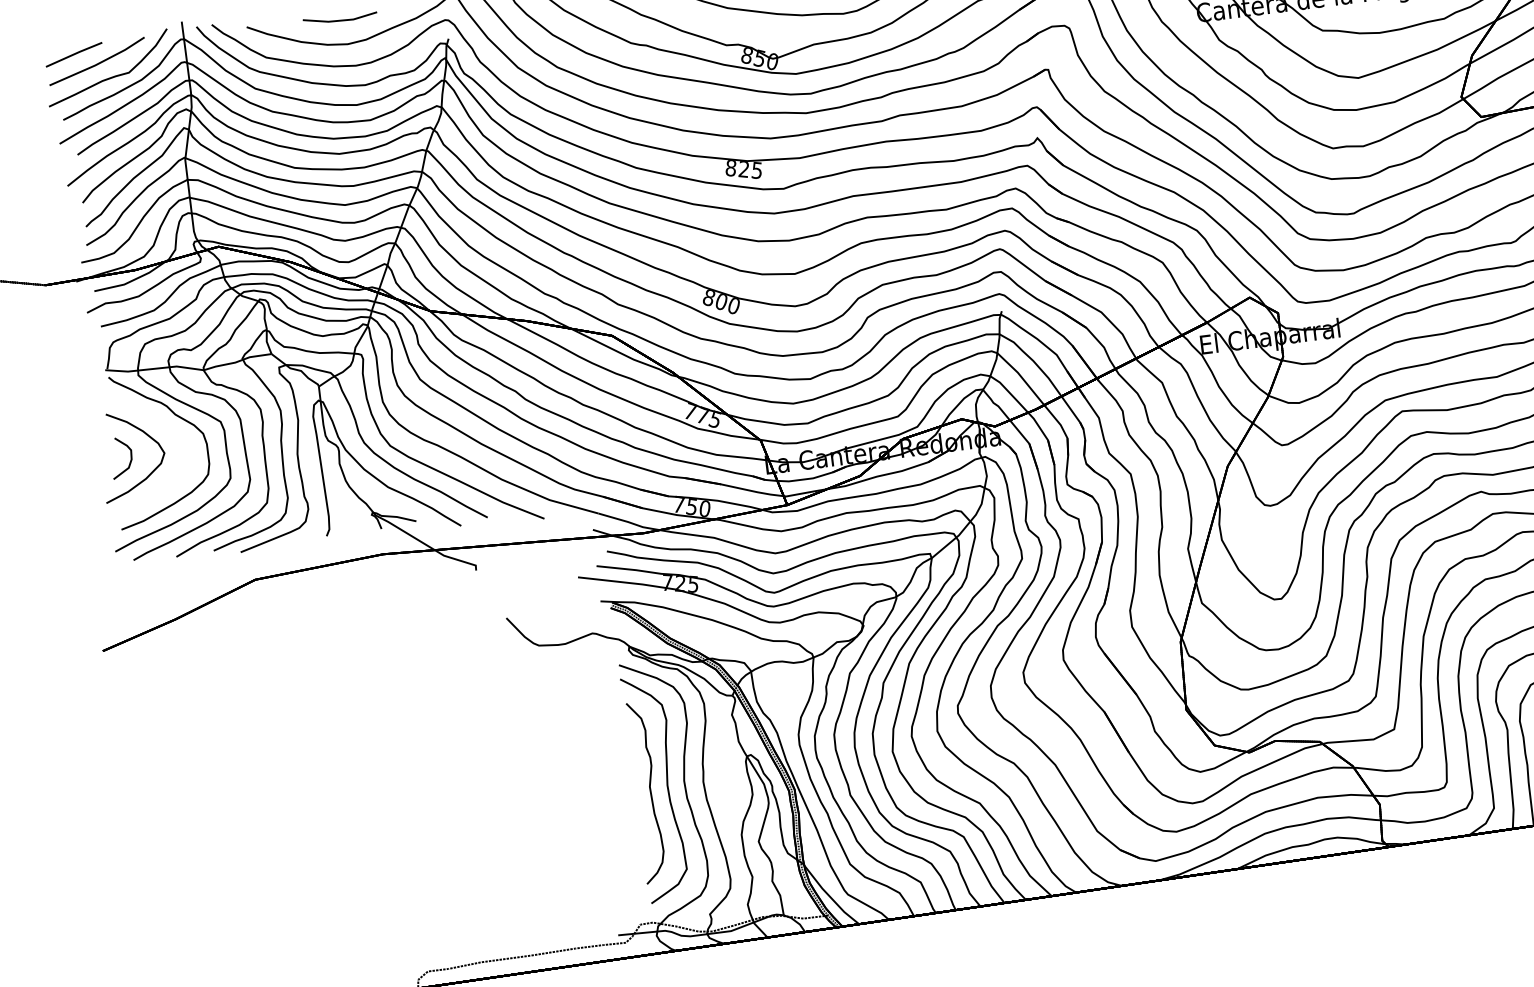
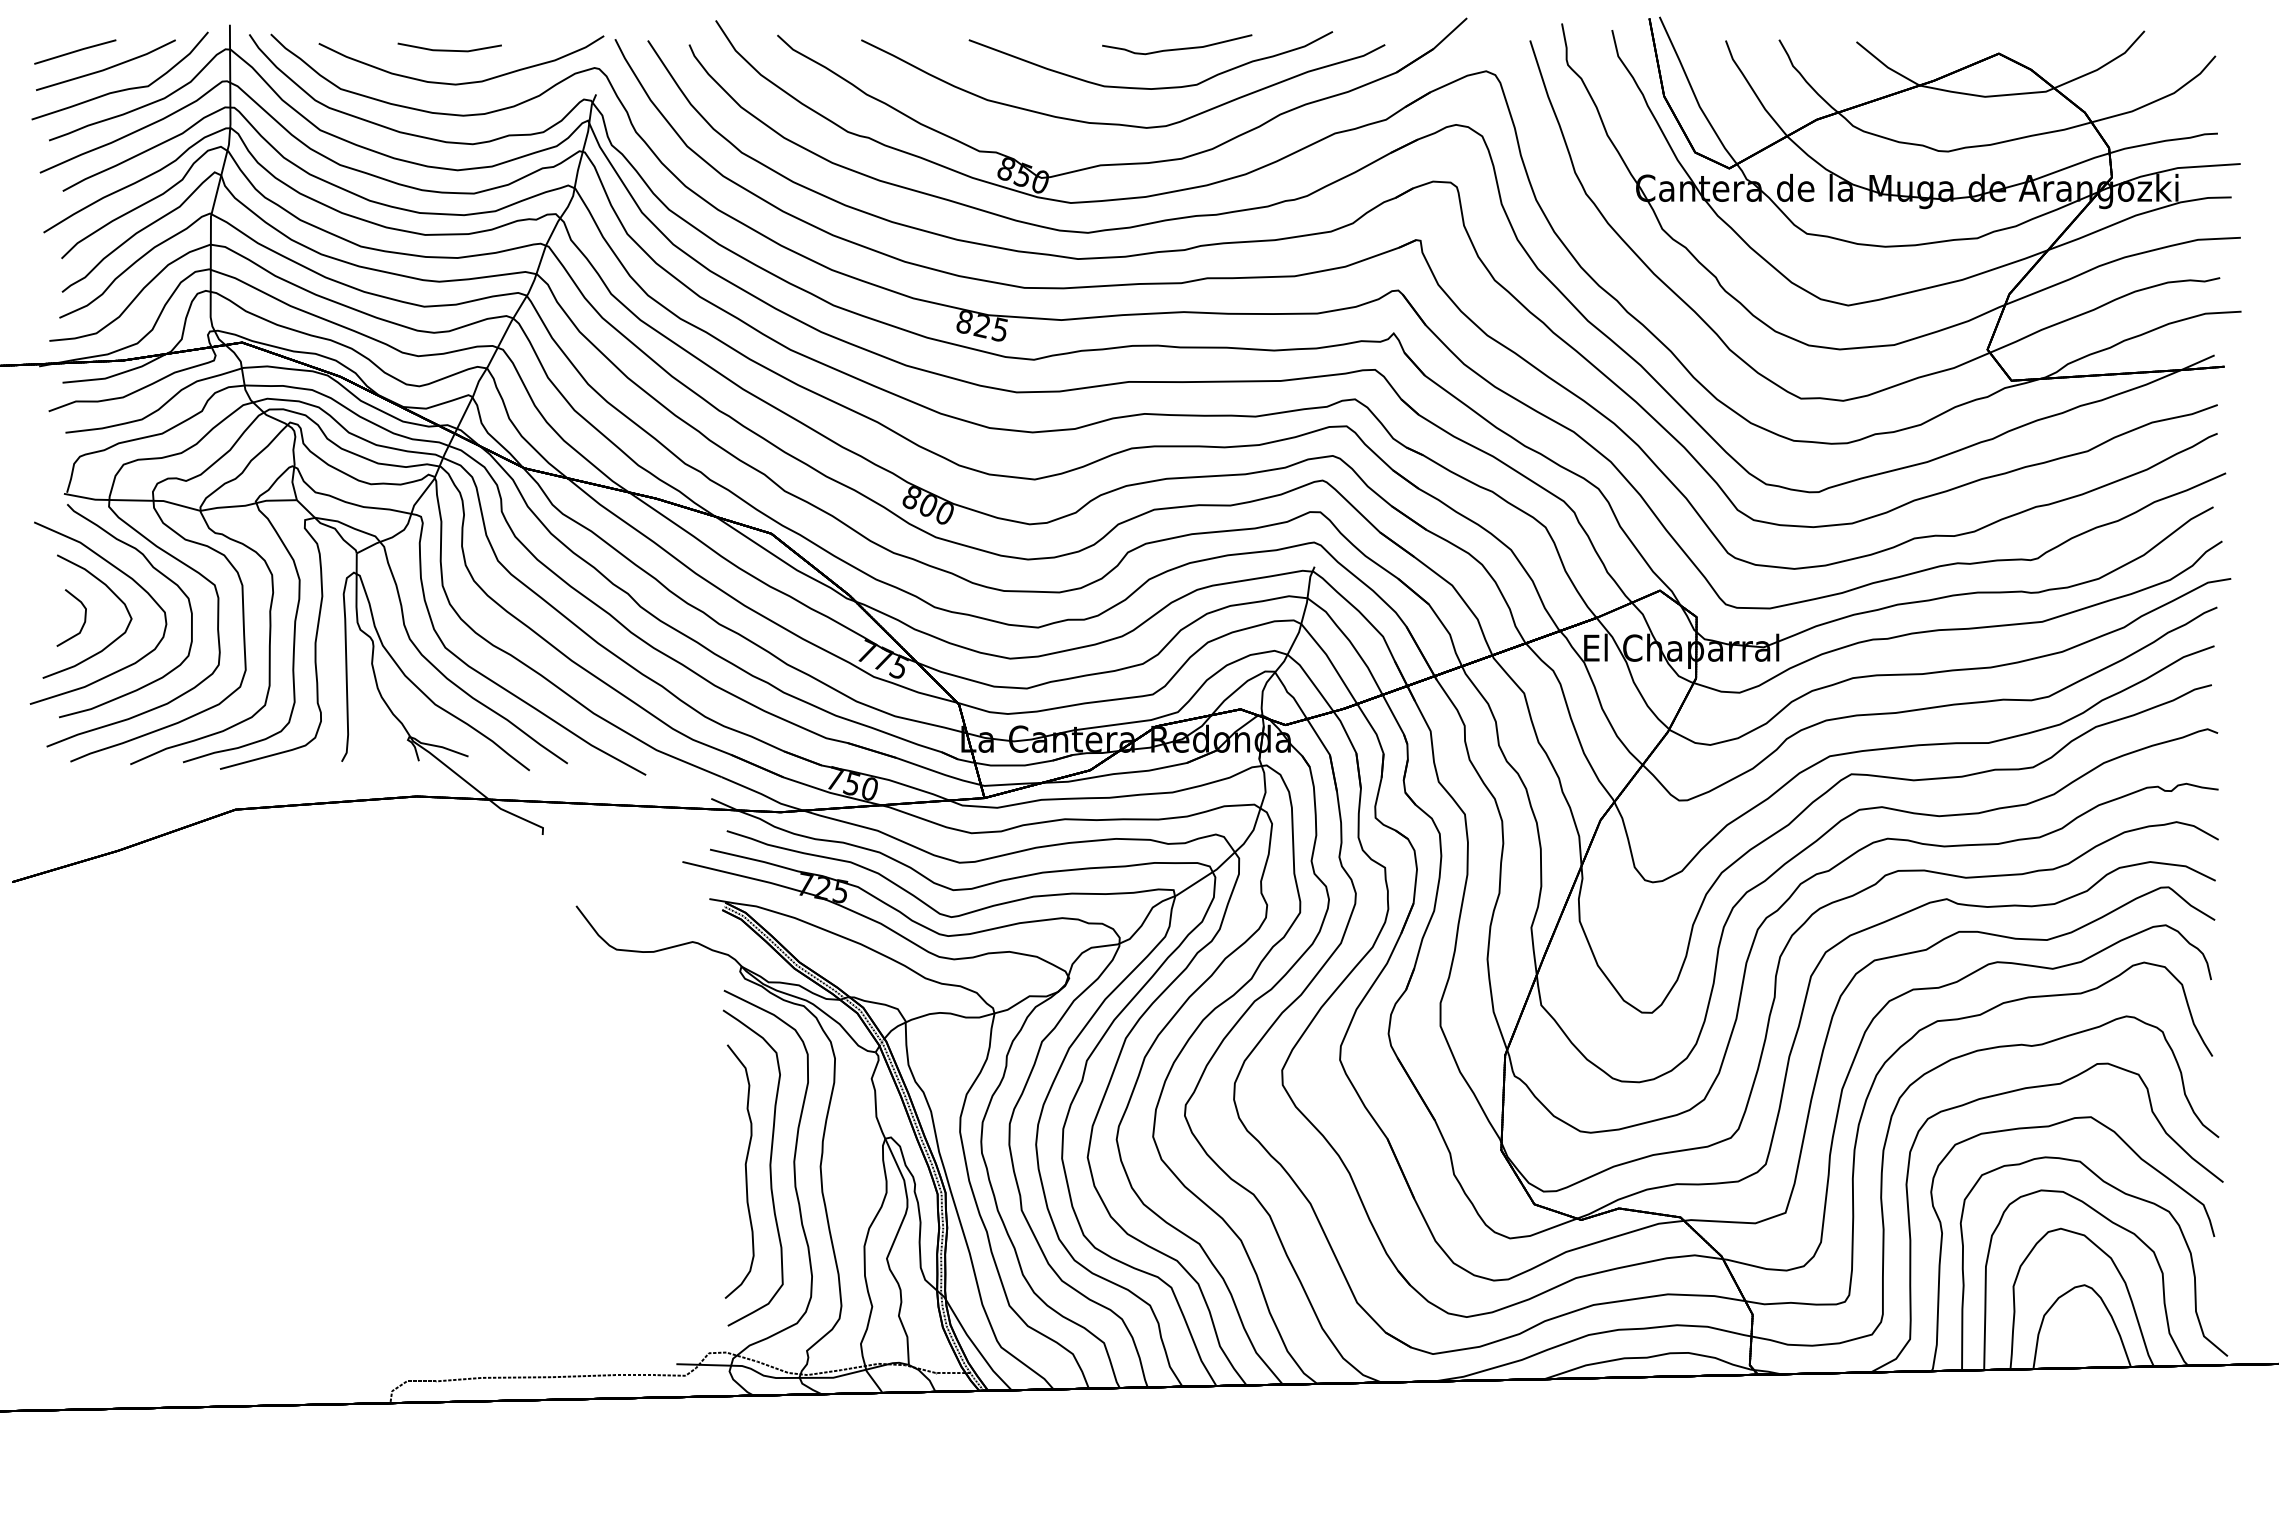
curve: (153, 421) -> (122, 573), added

